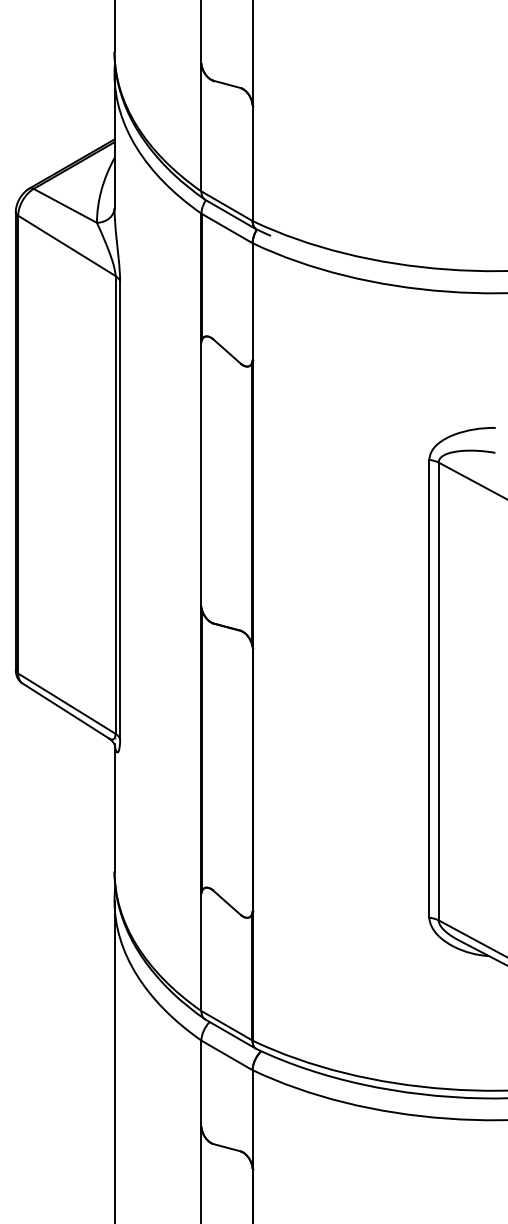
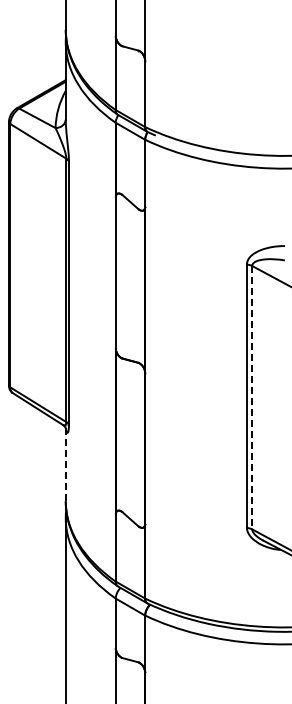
line: (439, 691) -> (252, 397), solid -> dashed
line: (114, 807) -> (65, 464), solid -> dashed

